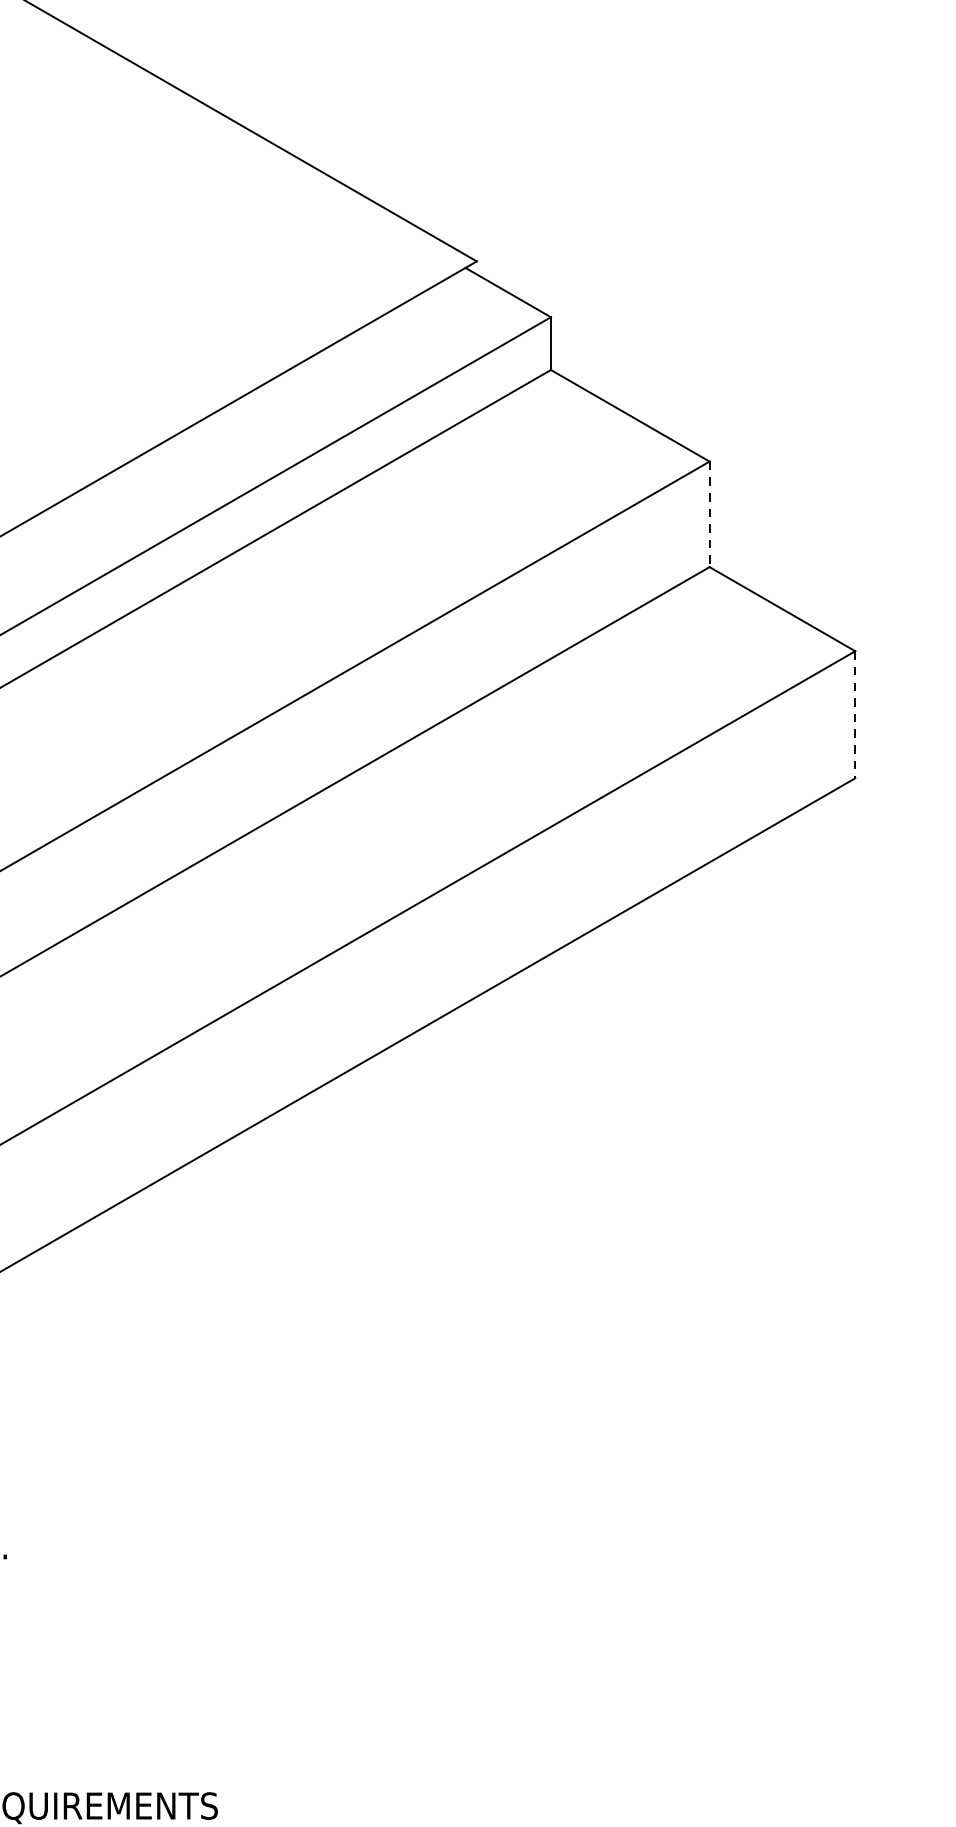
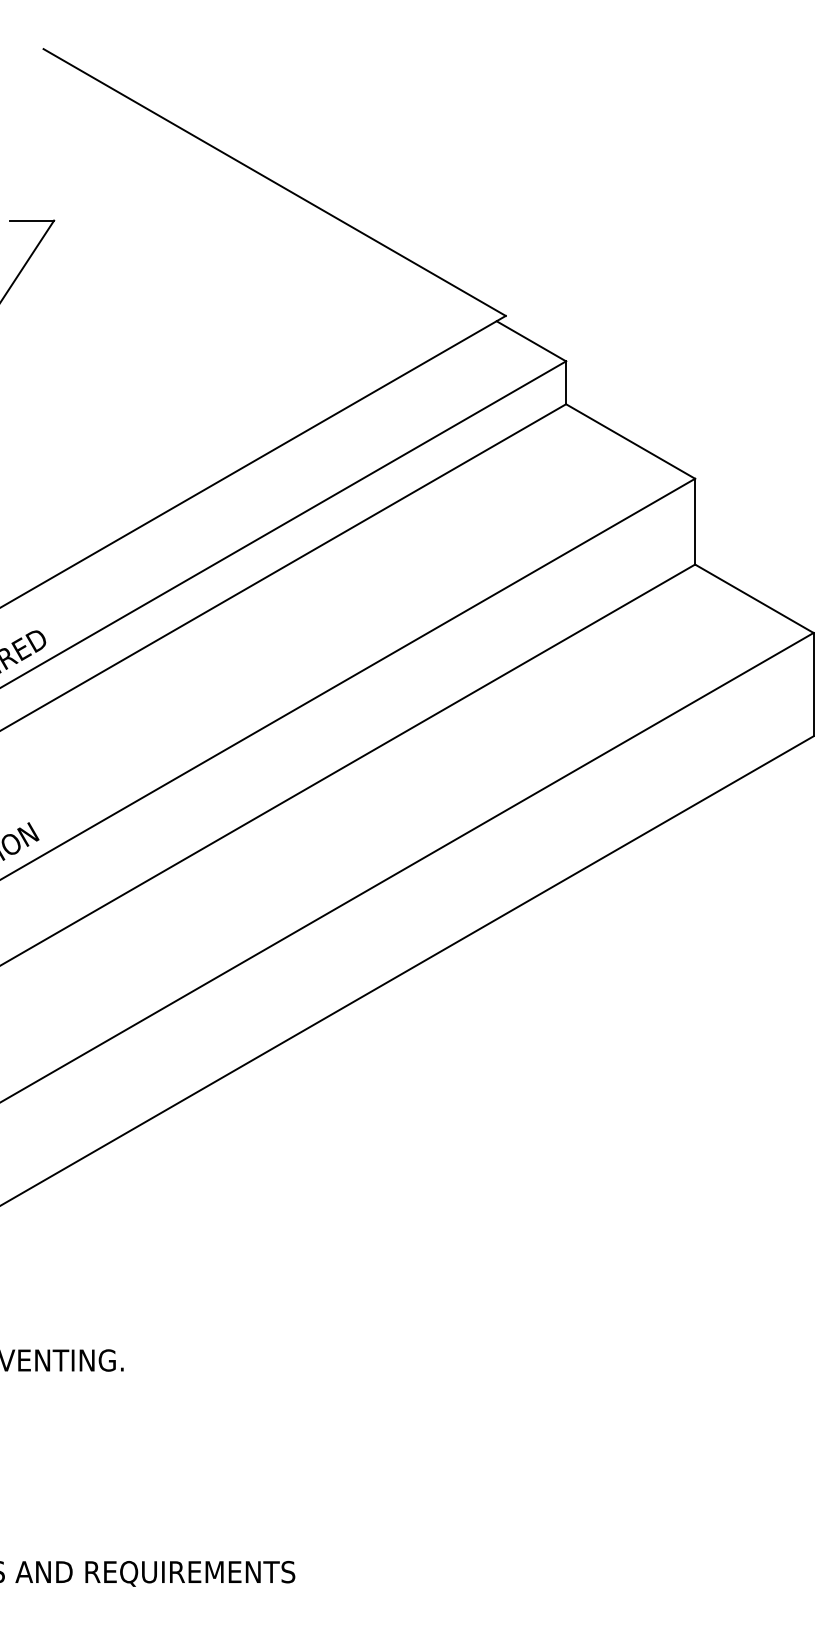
line: (710, 514) -> (695, 521), dashed -> solid
line: (855, 714) -> (813, 684), dashed -> solid

